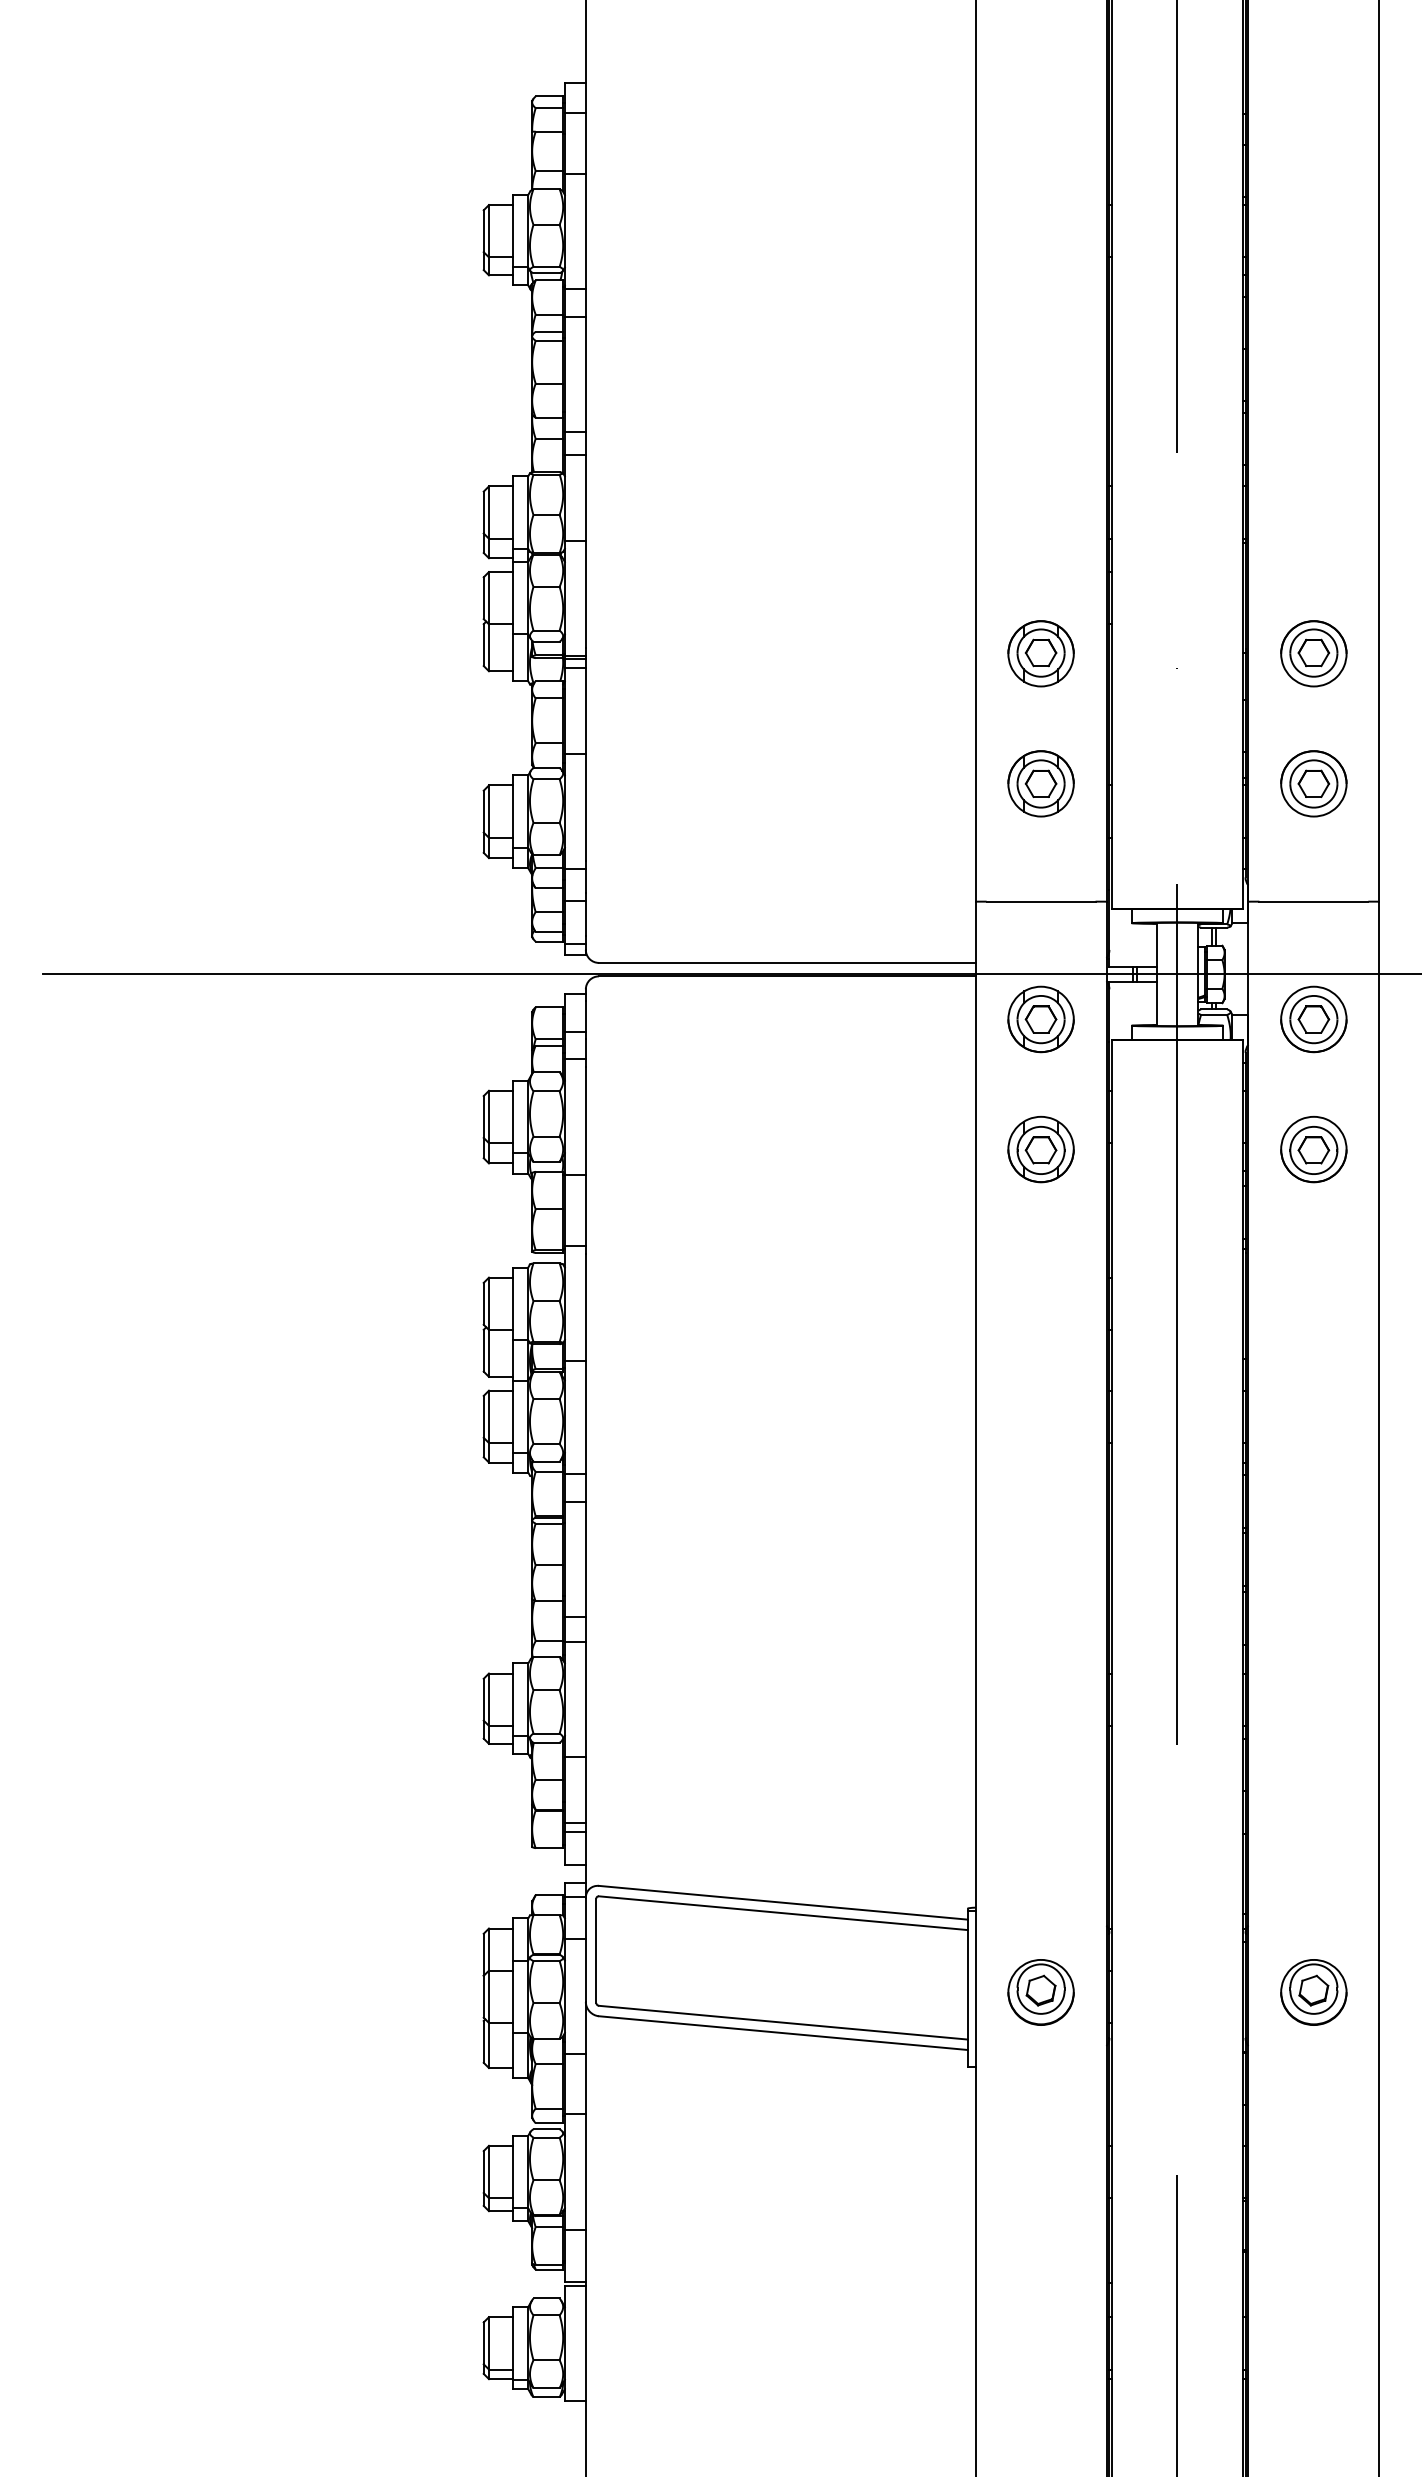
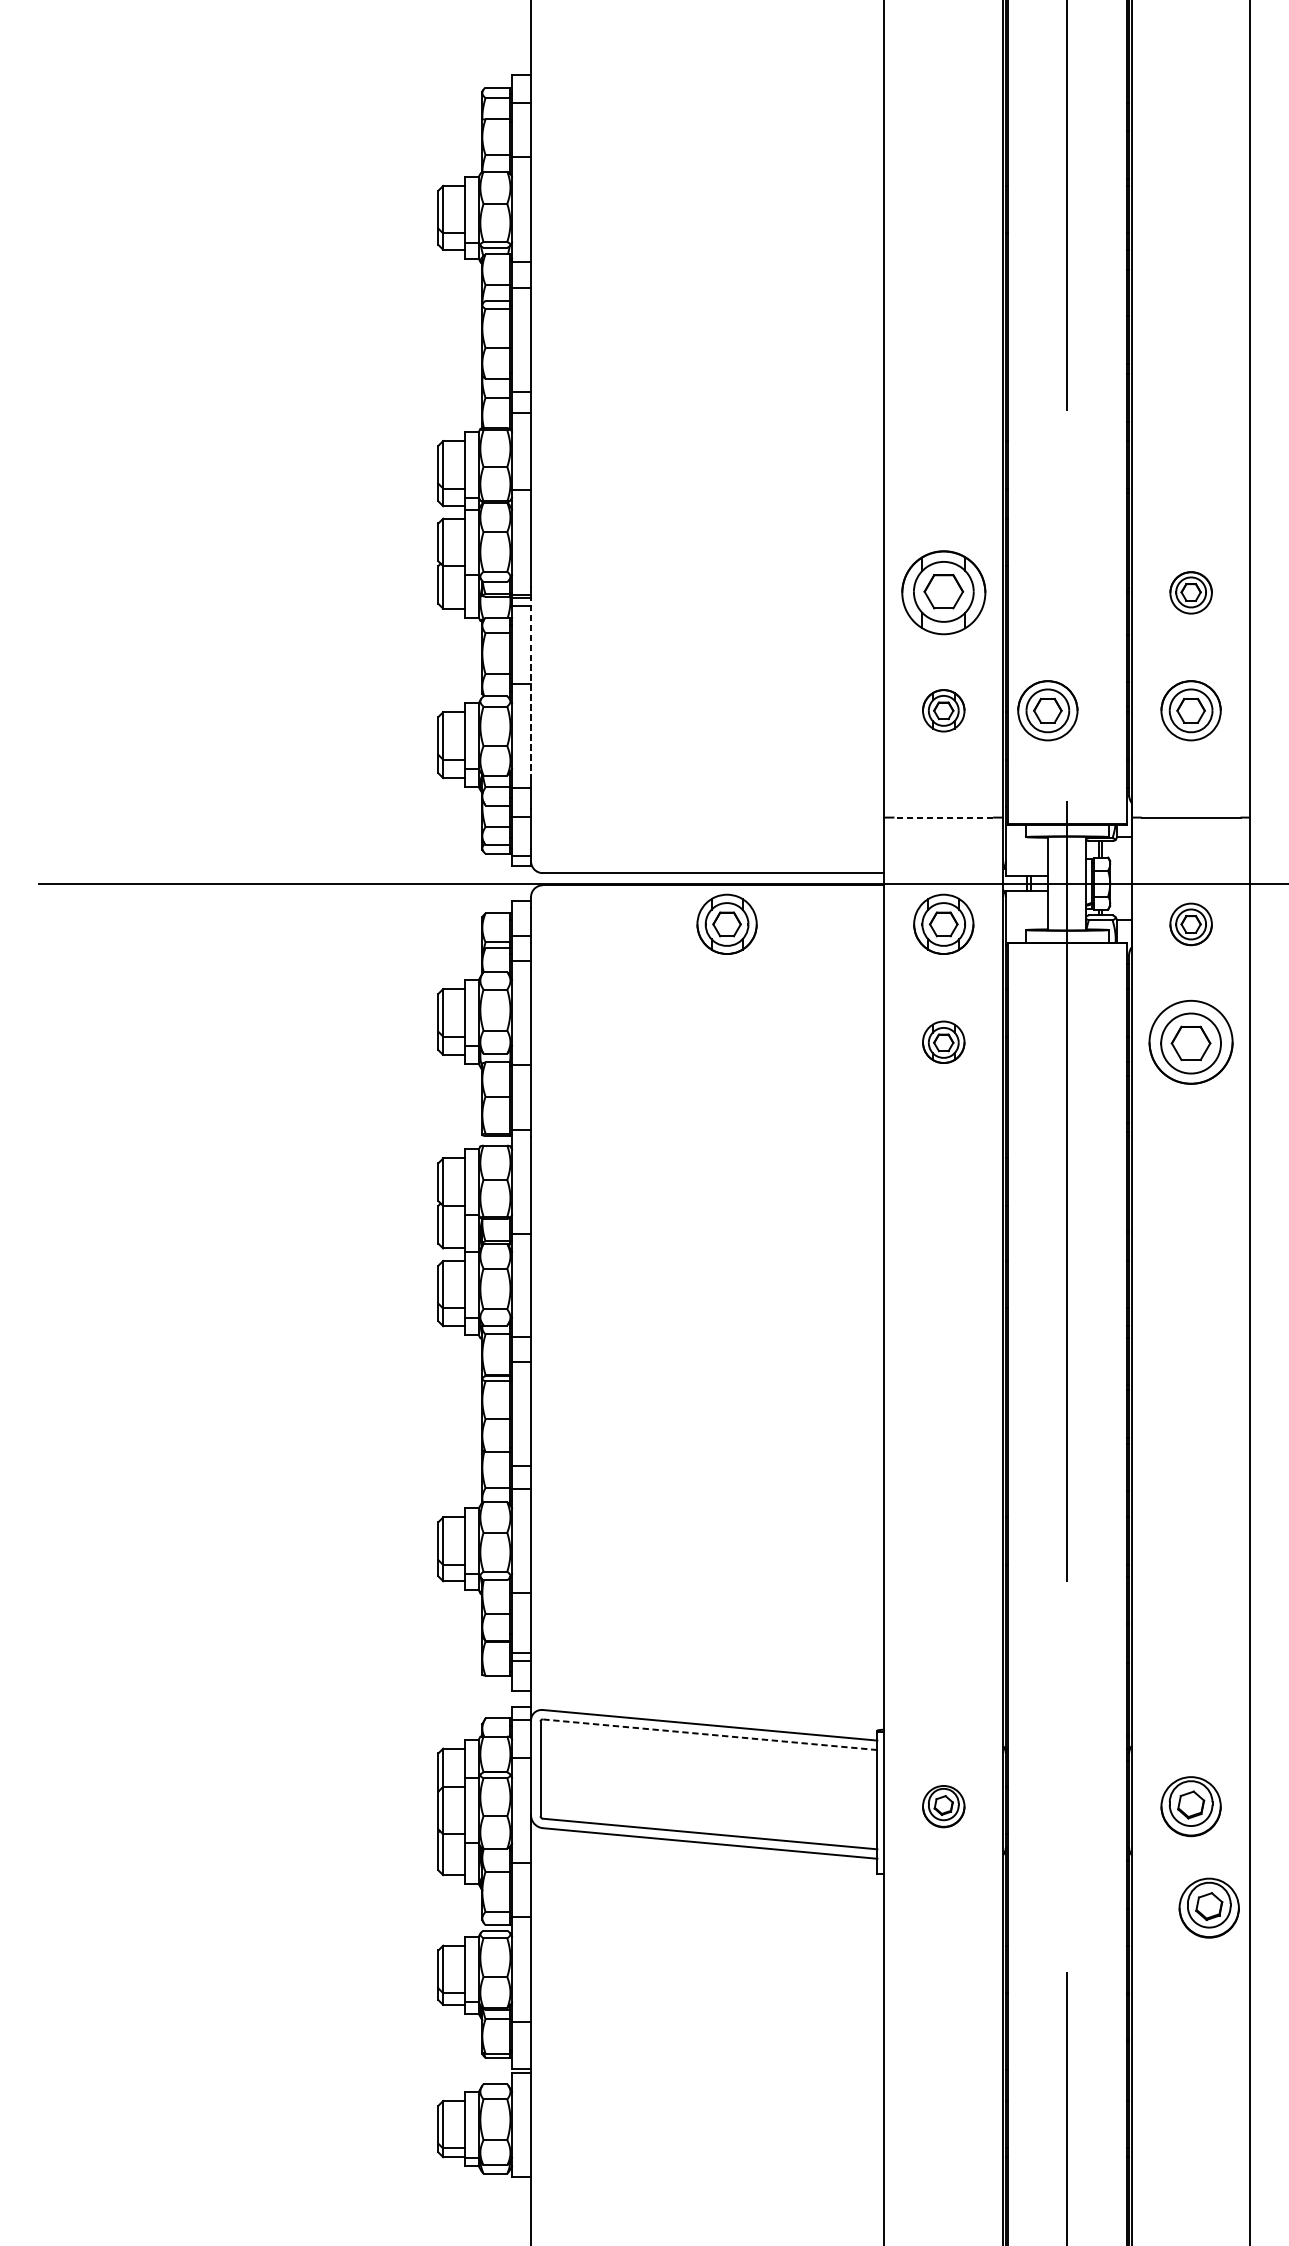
part: (1040, 653) -> (943, 592), size x1.4
part: (1313, 653) -> (1190, 592), size x0.7
line: (585, 758) -> (530, 687), solid -> dashed
part: (1040, 783) -> (943, 710), size x0.7
part: (1155, 783) -> (1047, 710), added
line: (1040, 901) -> (943, 817), solid -> dashed
part: (801, 1019) -> (726, 924), added
part: (1313, 1019) -> (1190, 924), size x0.7
part: (1040, 1149) -> (943, 1042), size x0.7
part: (1313, 1149) -> (1190, 1042), size x1.4
line: (782, 1913) -> (709, 1735), solid -> dashed
part: (1040, 1992) -> (943, 1806), size x0.7
part: (1333, 2104) -> (1208, 1908), added

